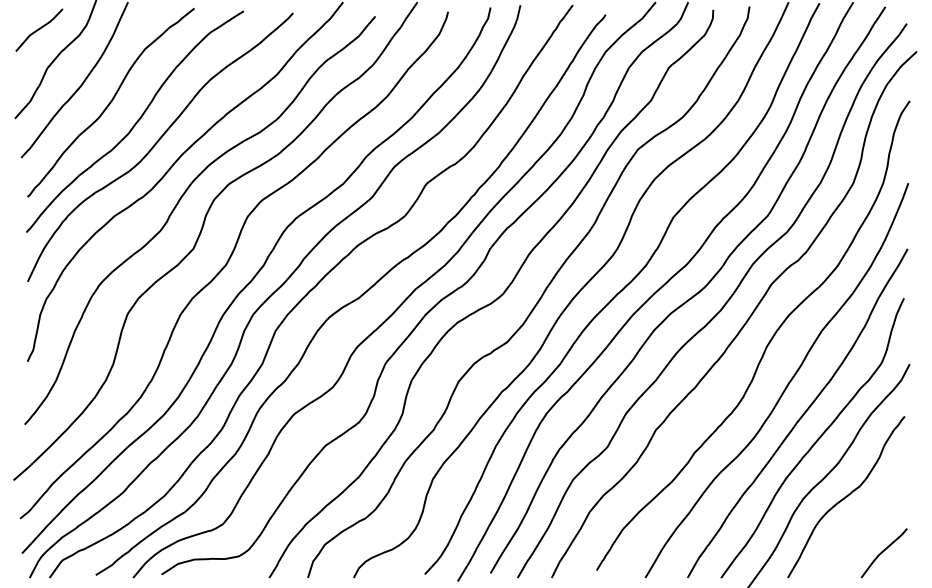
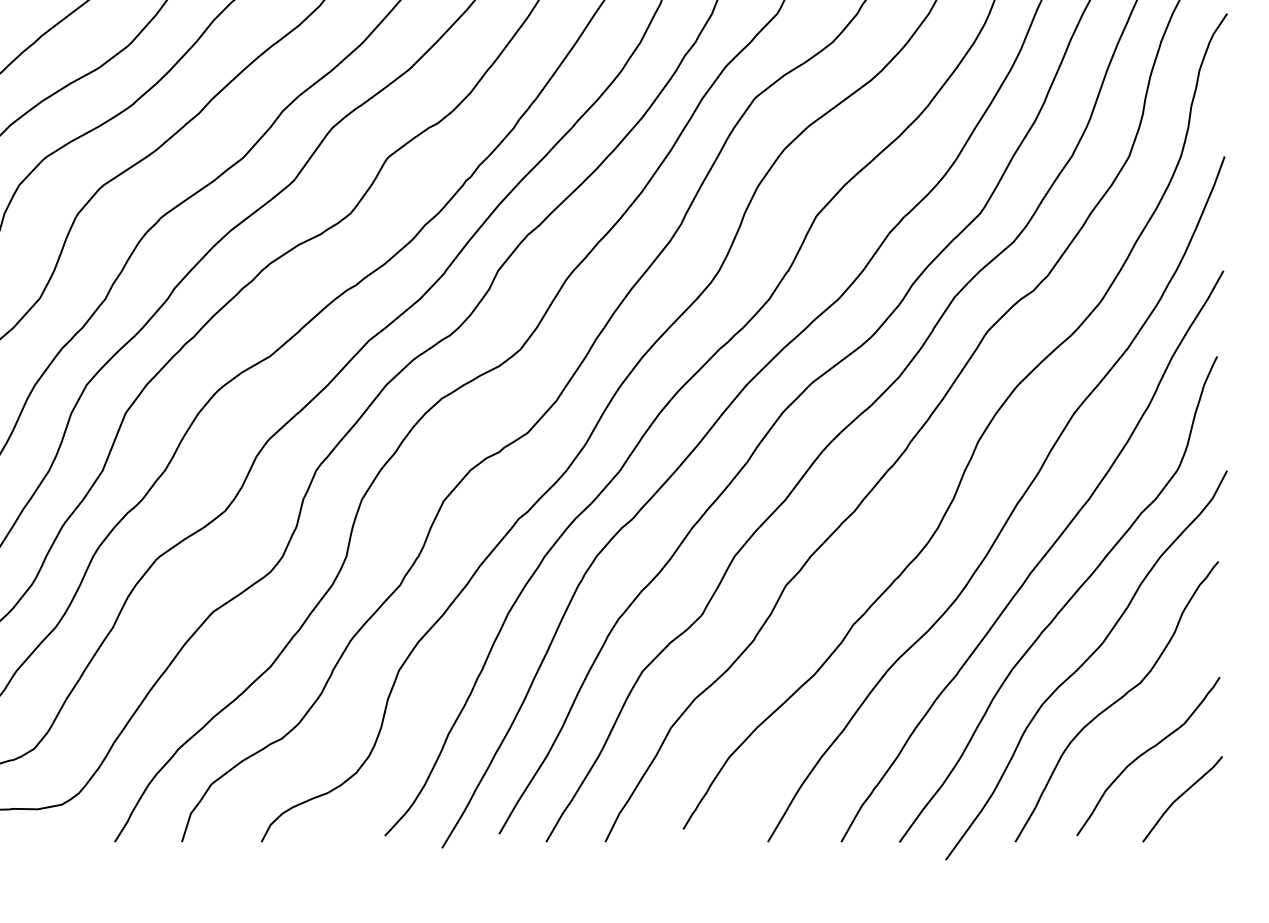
curve: (864, 526) -> (1148, 752), added

